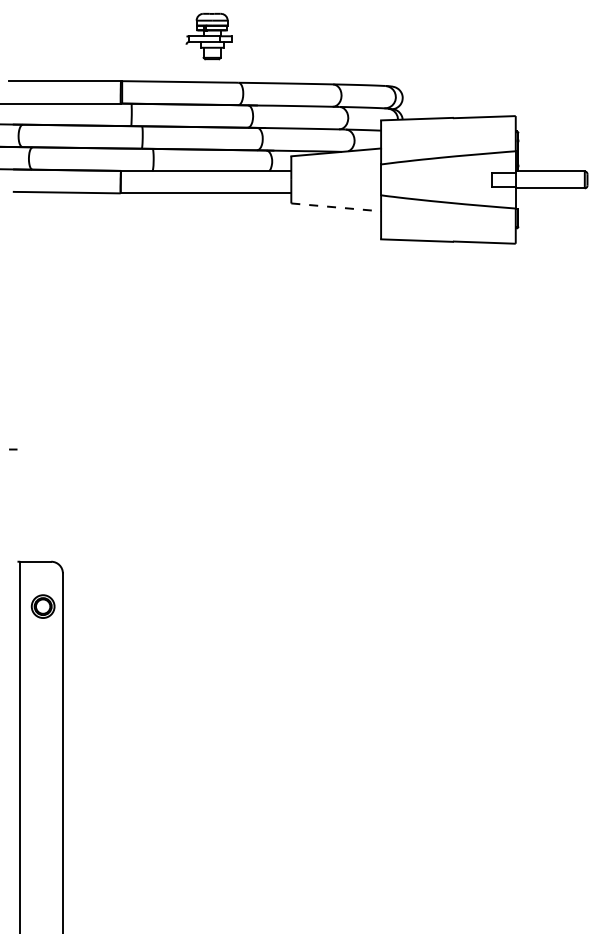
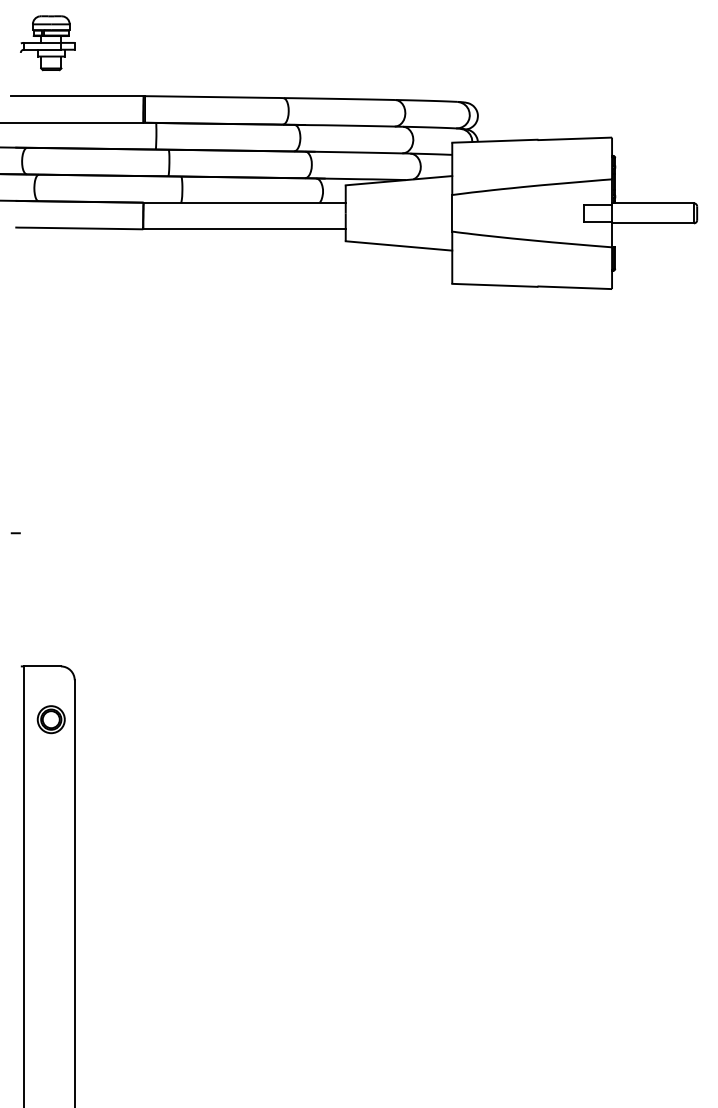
part: (208, 36) -> (46, 43), moved
line: (336, 207) -> (399, 246), dashed -> solid

